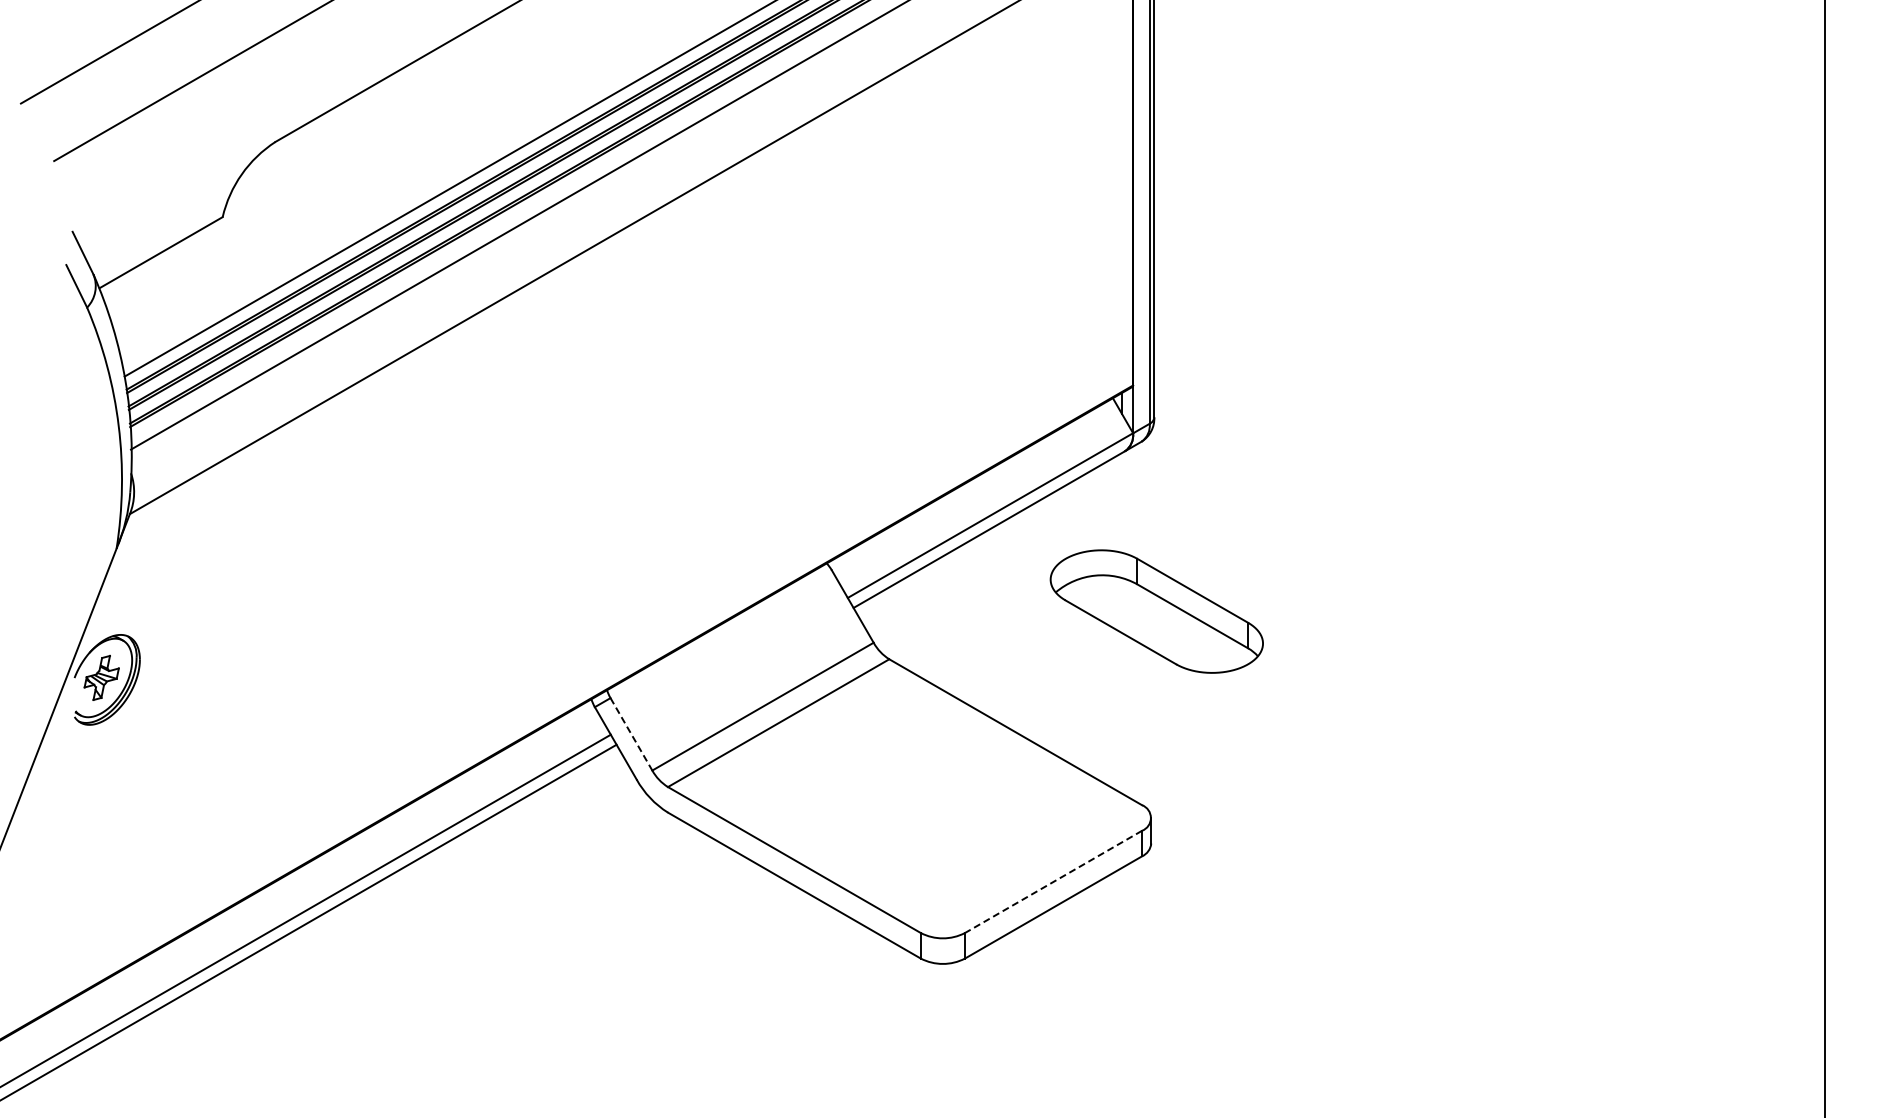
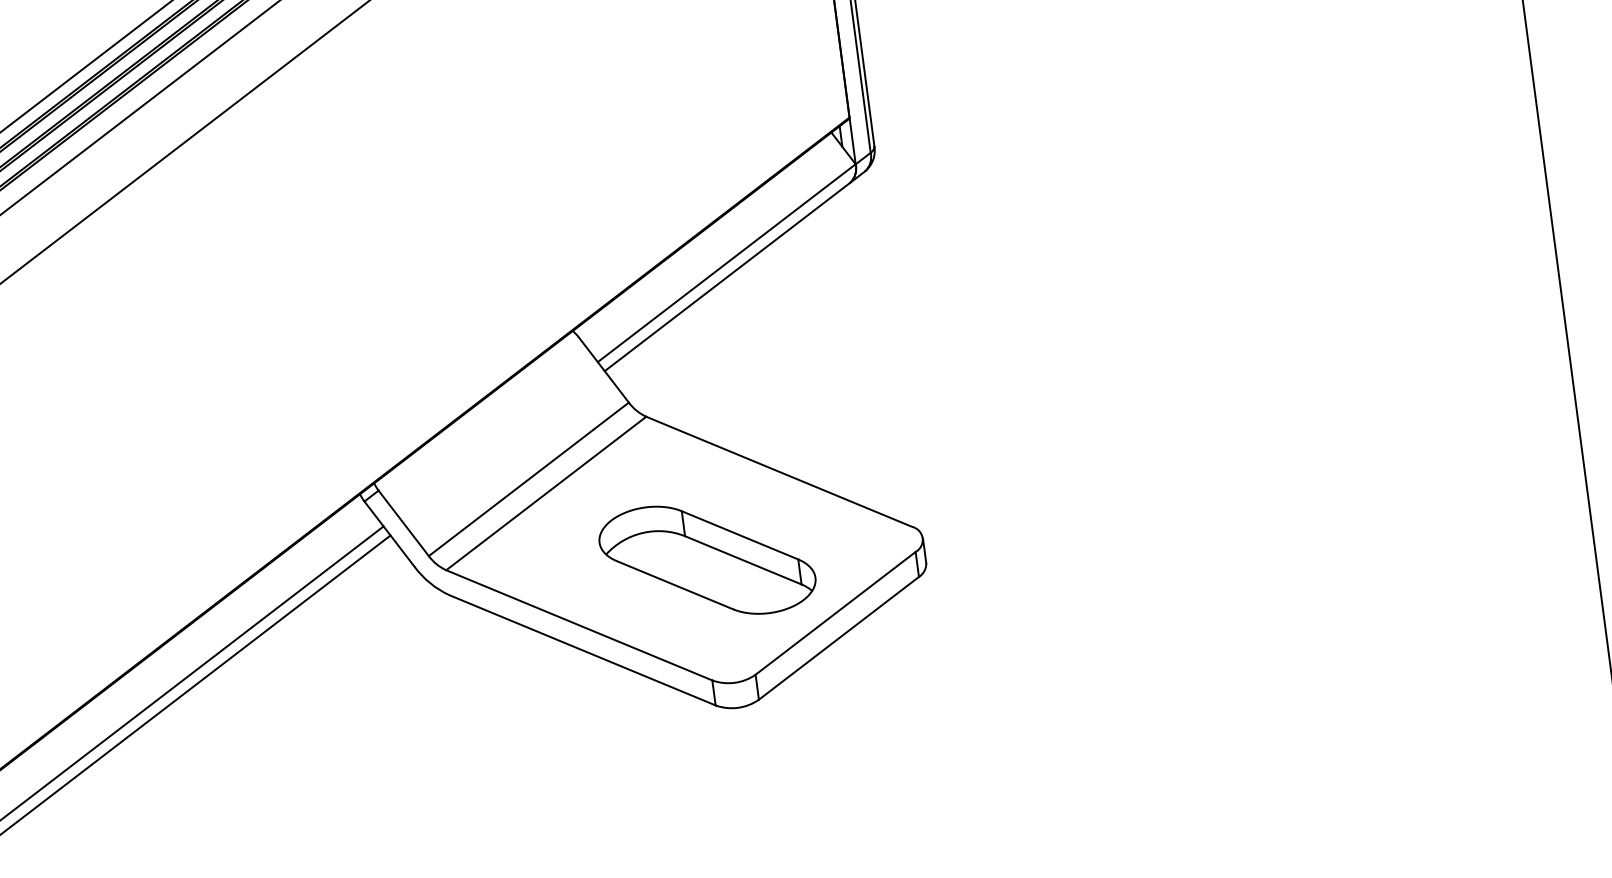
part: (1156, 611) -> (707, 560), moved
line: (631, 734) -> (403, 523), dashed -> solid
line: (1053, 882) -> (835, 613), dashed -> solid

